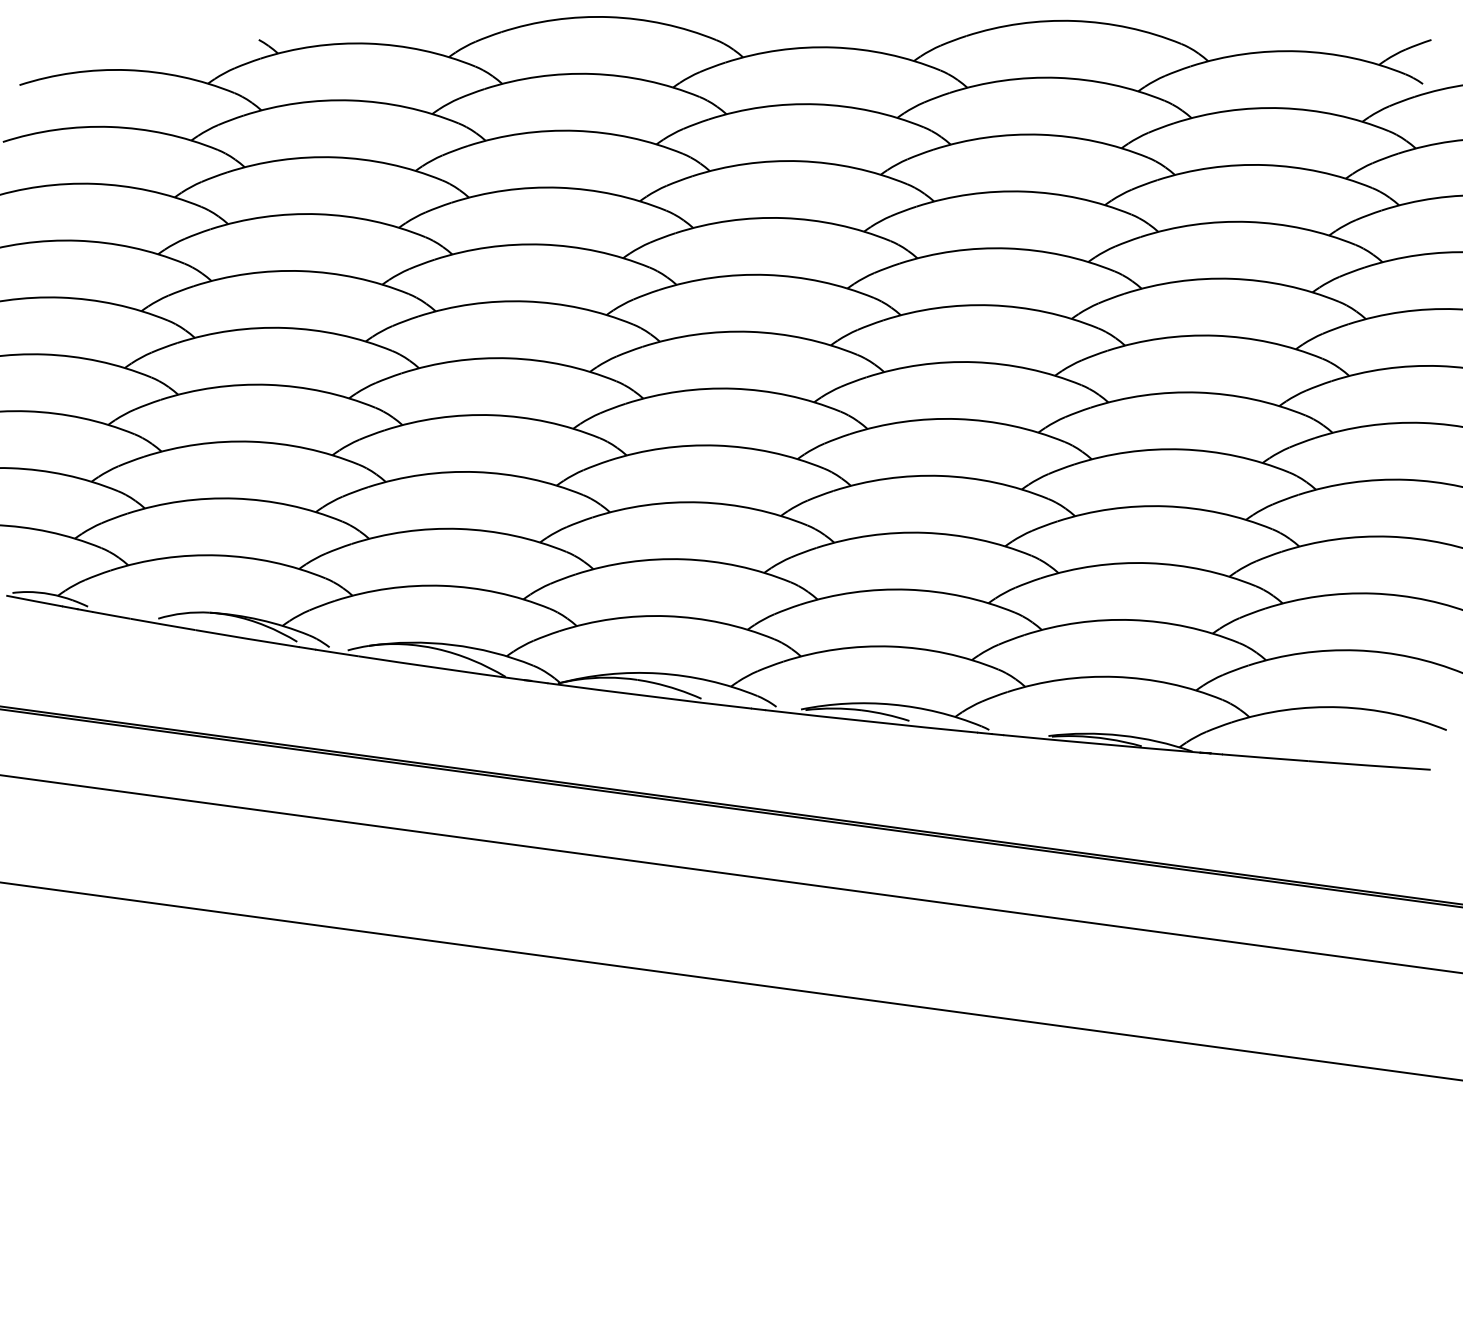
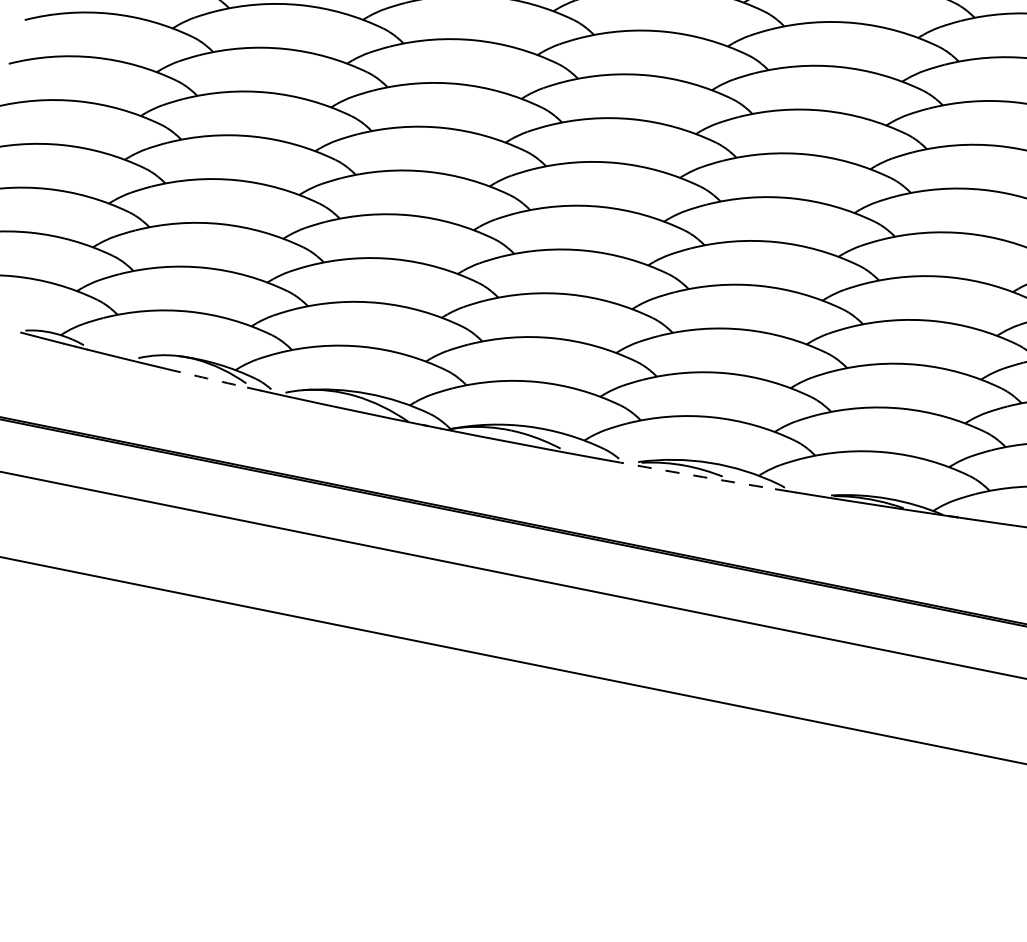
arc: (247, 638) -> (207, 378), solid -> dashed
arc: (871, 721) -> (692, 475), solid -> dashed

